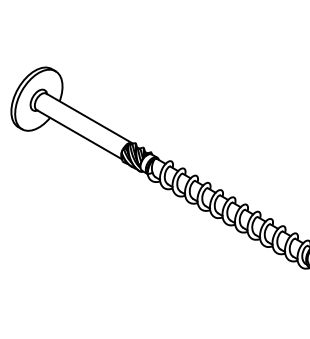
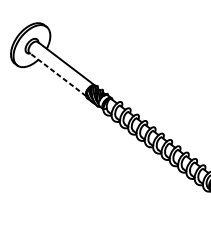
line: (78, 134) -> (57, 74), solid -> dashed

